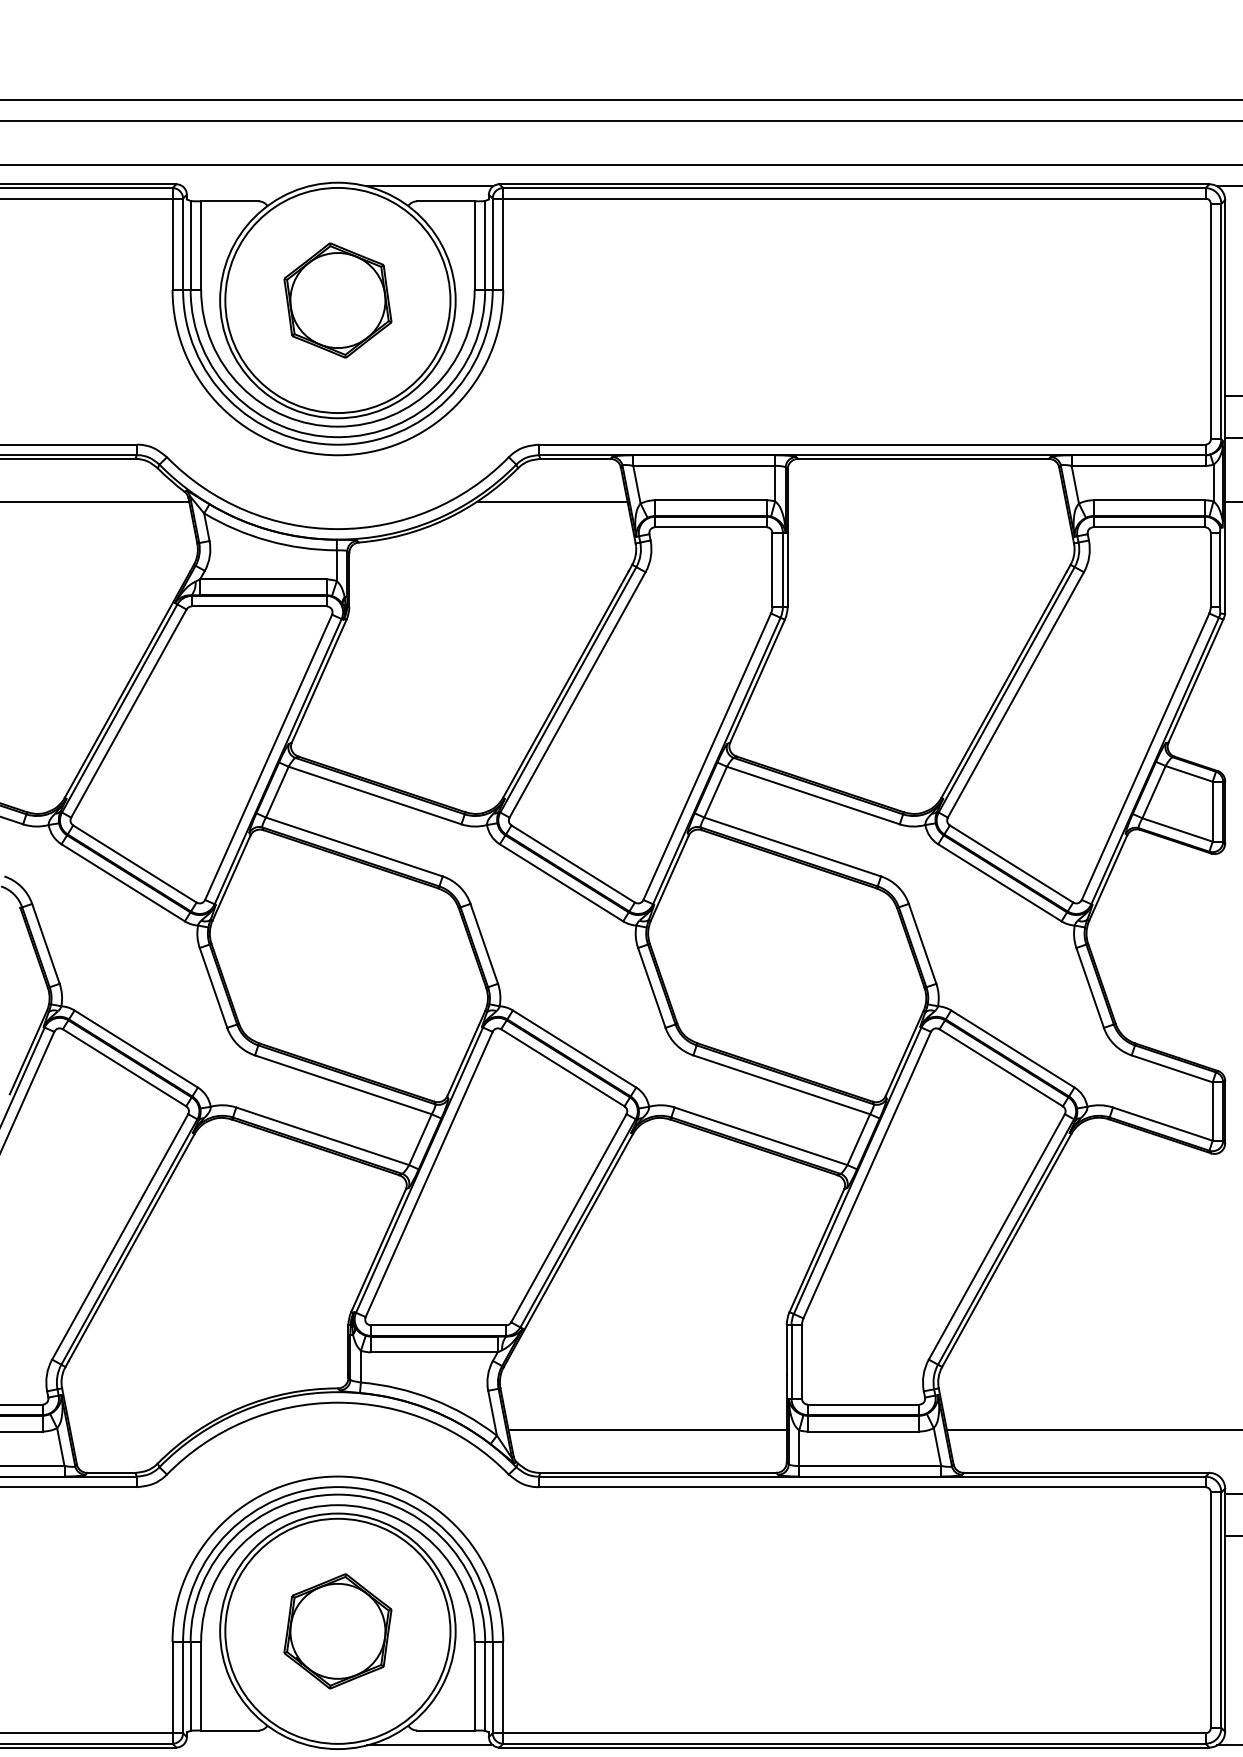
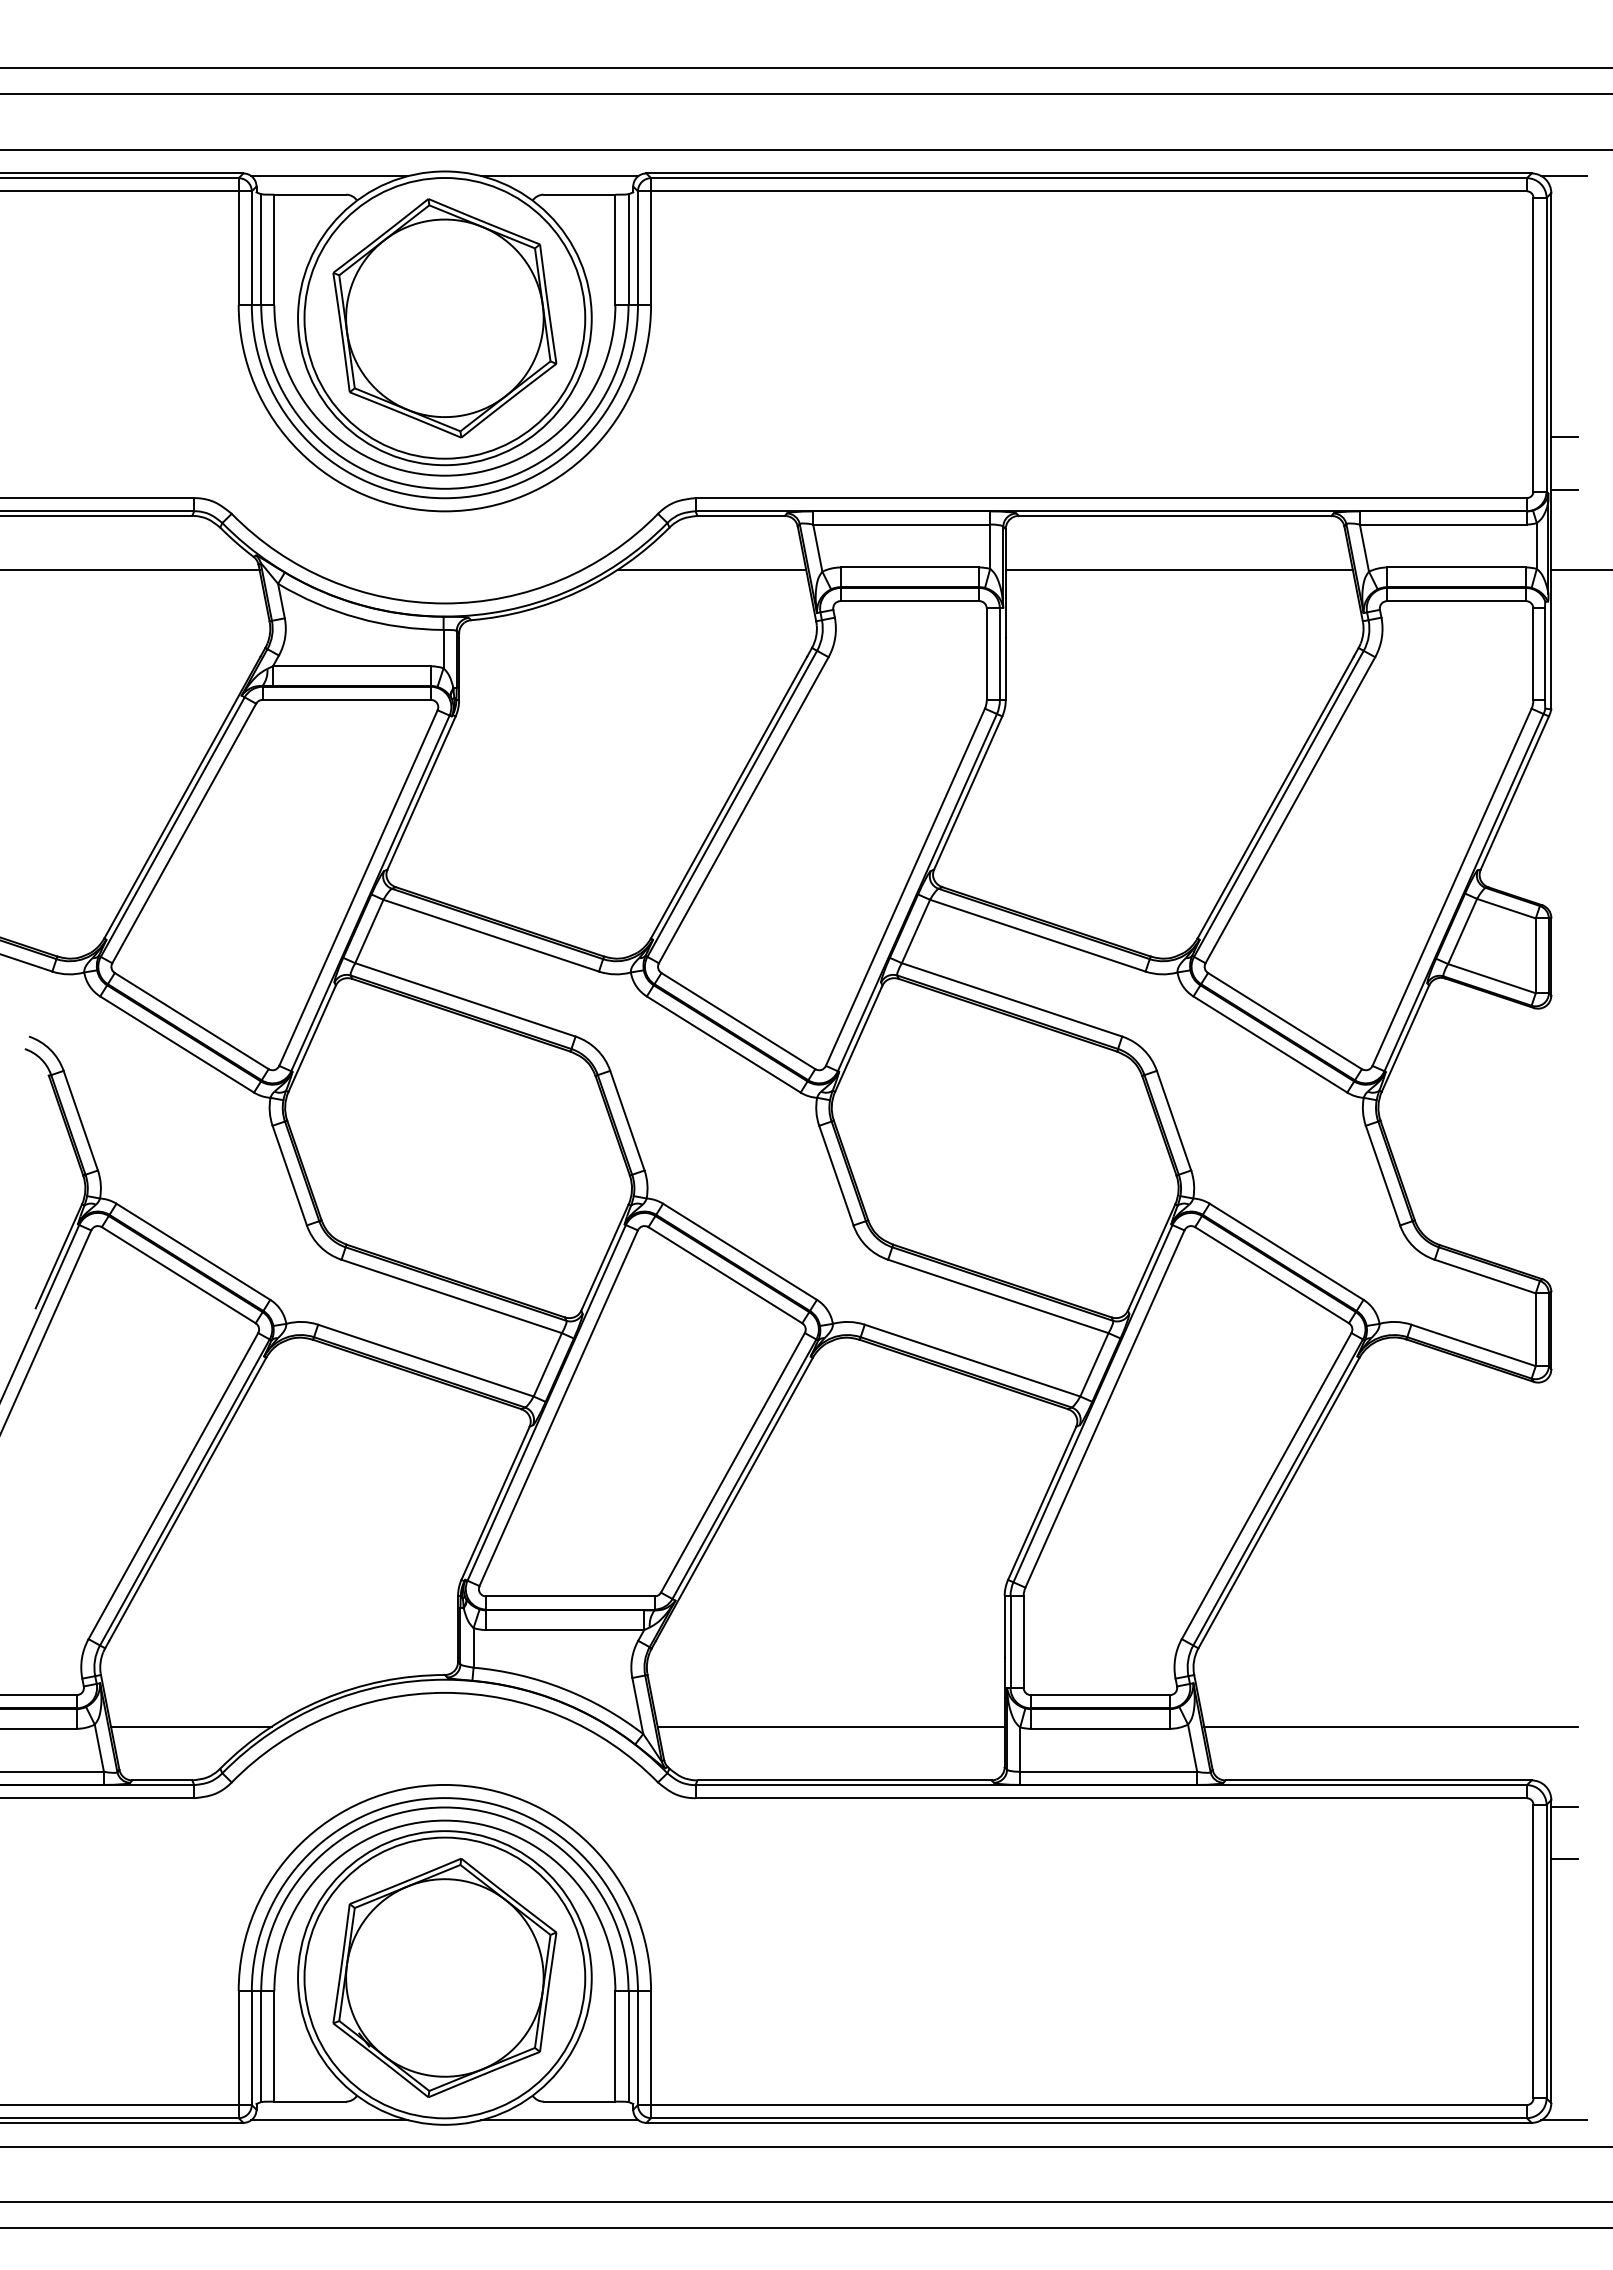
line: (245, 186) -> (329, 176), added
part: (337, 300) -> (444, 318), size x1.67
line: (926, 501) -> (1178, 569), added
line: (134, 1429) -> (191, 1726), added
part: (337, 1630) -> (444, 1977), size x1.67
line: (245, 1745) -> (329, 2120), added

